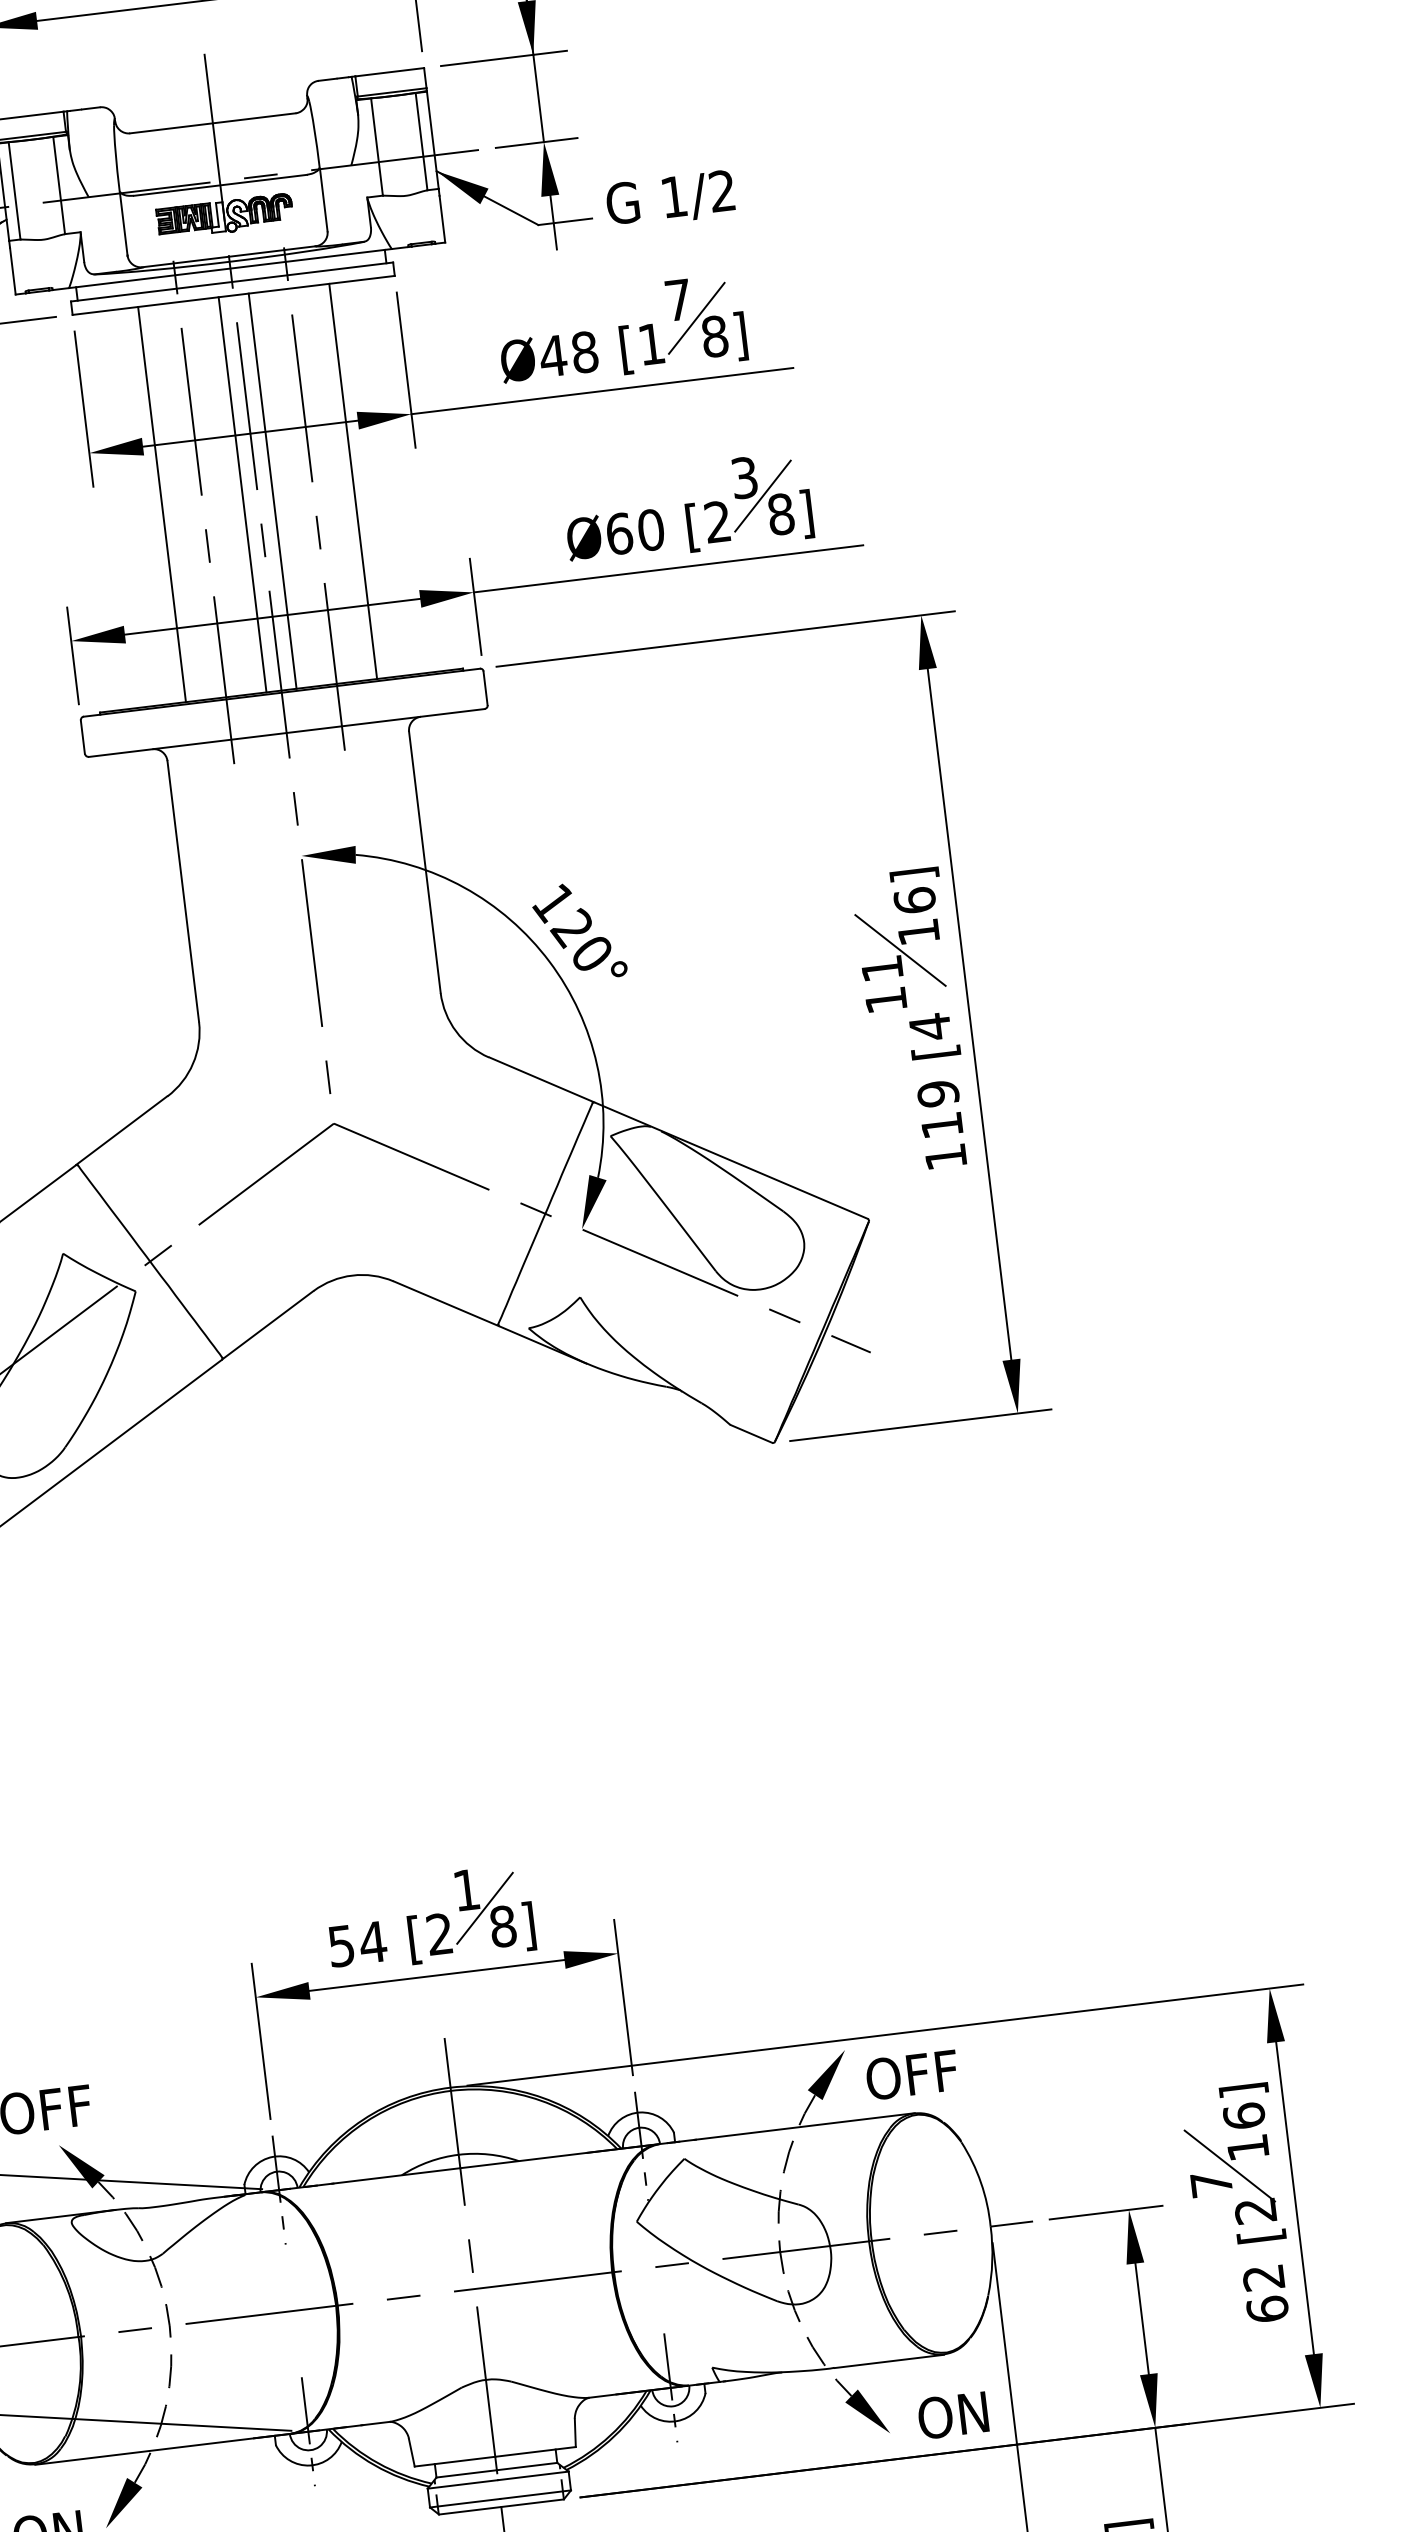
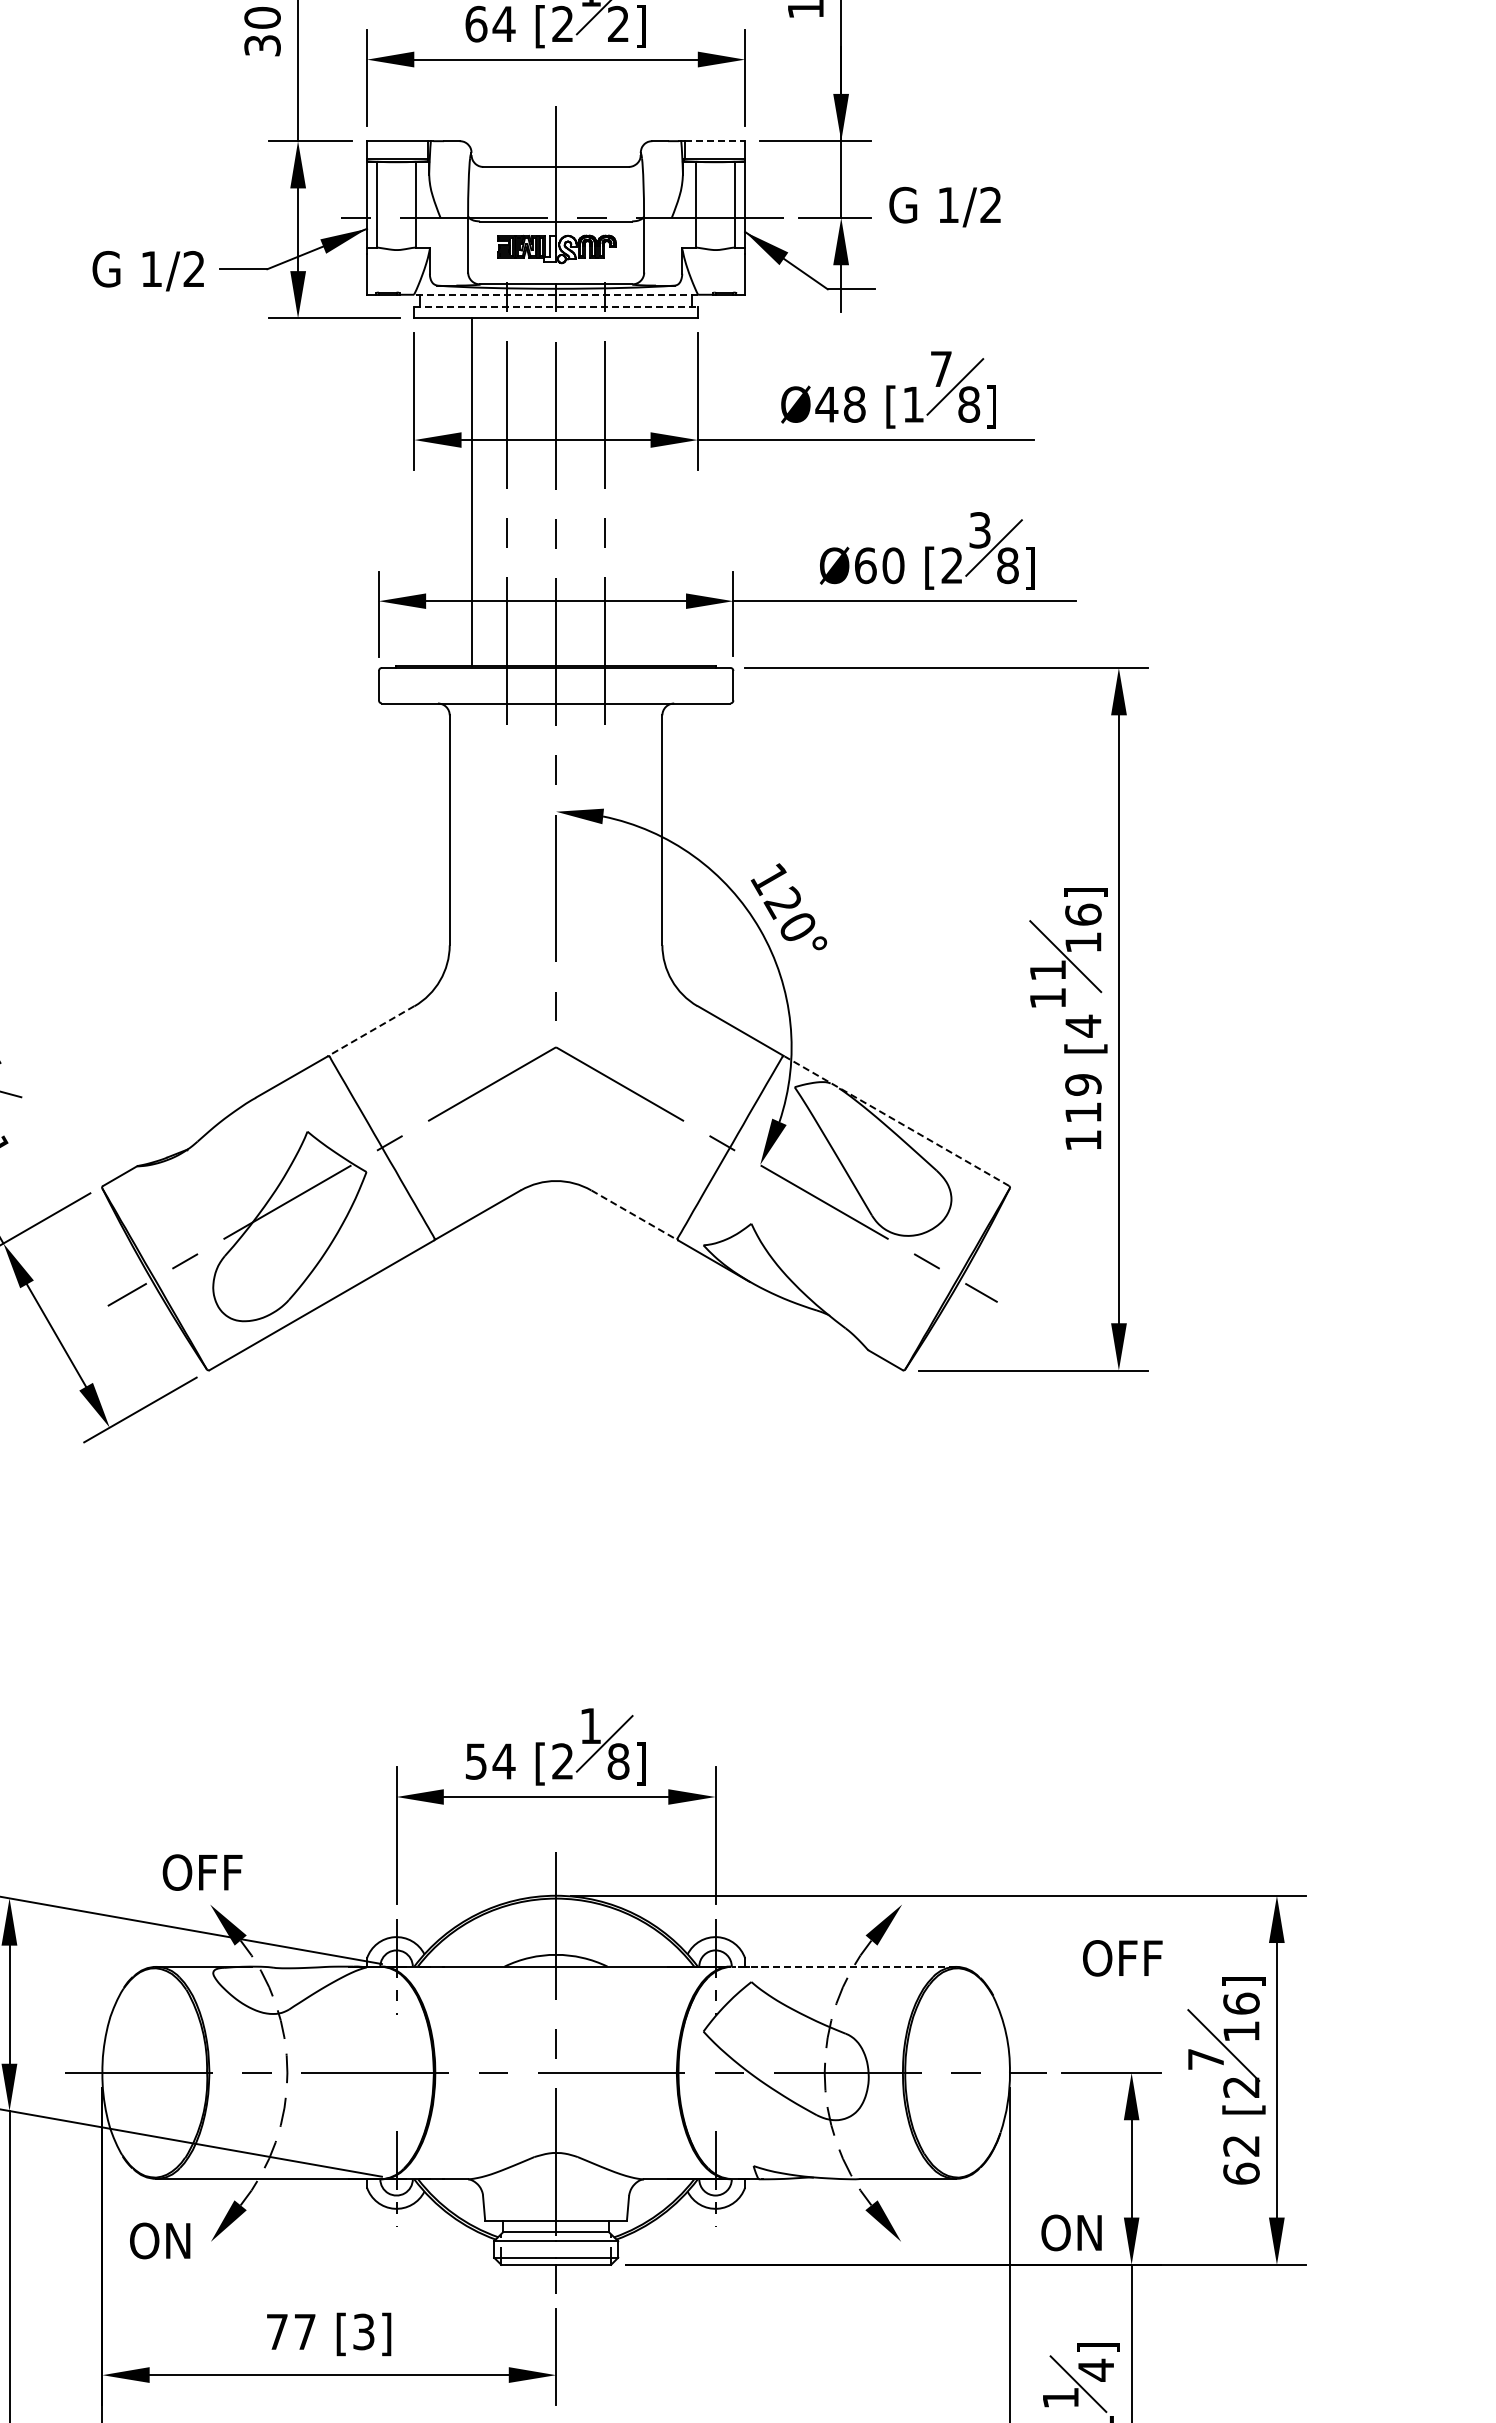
line: (390, 72) -> (715, 141), solid -> dashed
text: (669, 198) -> (944, 206), moved
line: (230, 268) -> (556, 294), solid -> dashed
line: (232, 281) -> (556, 306), solid -> dashed
line: (353, 481) -> (640, 492), removed
line: (272, 491) -> (569, 492), removed
line: (242, 495) -> (542, 492), removed
line: (122, 1131) -> (371, 1031), solid -> dashed
line: (732, 1160) -> (897, 1121), solid -> dashed
line: (446, 1303) -> (634, 1215), solid -> dashed
text: (911, 2075) -> (1122, 1958), moved
line: (786, 2128) -> (843, 1966), solid -> dashed
text: (953, 2415) -> (1071, 2232), moved

